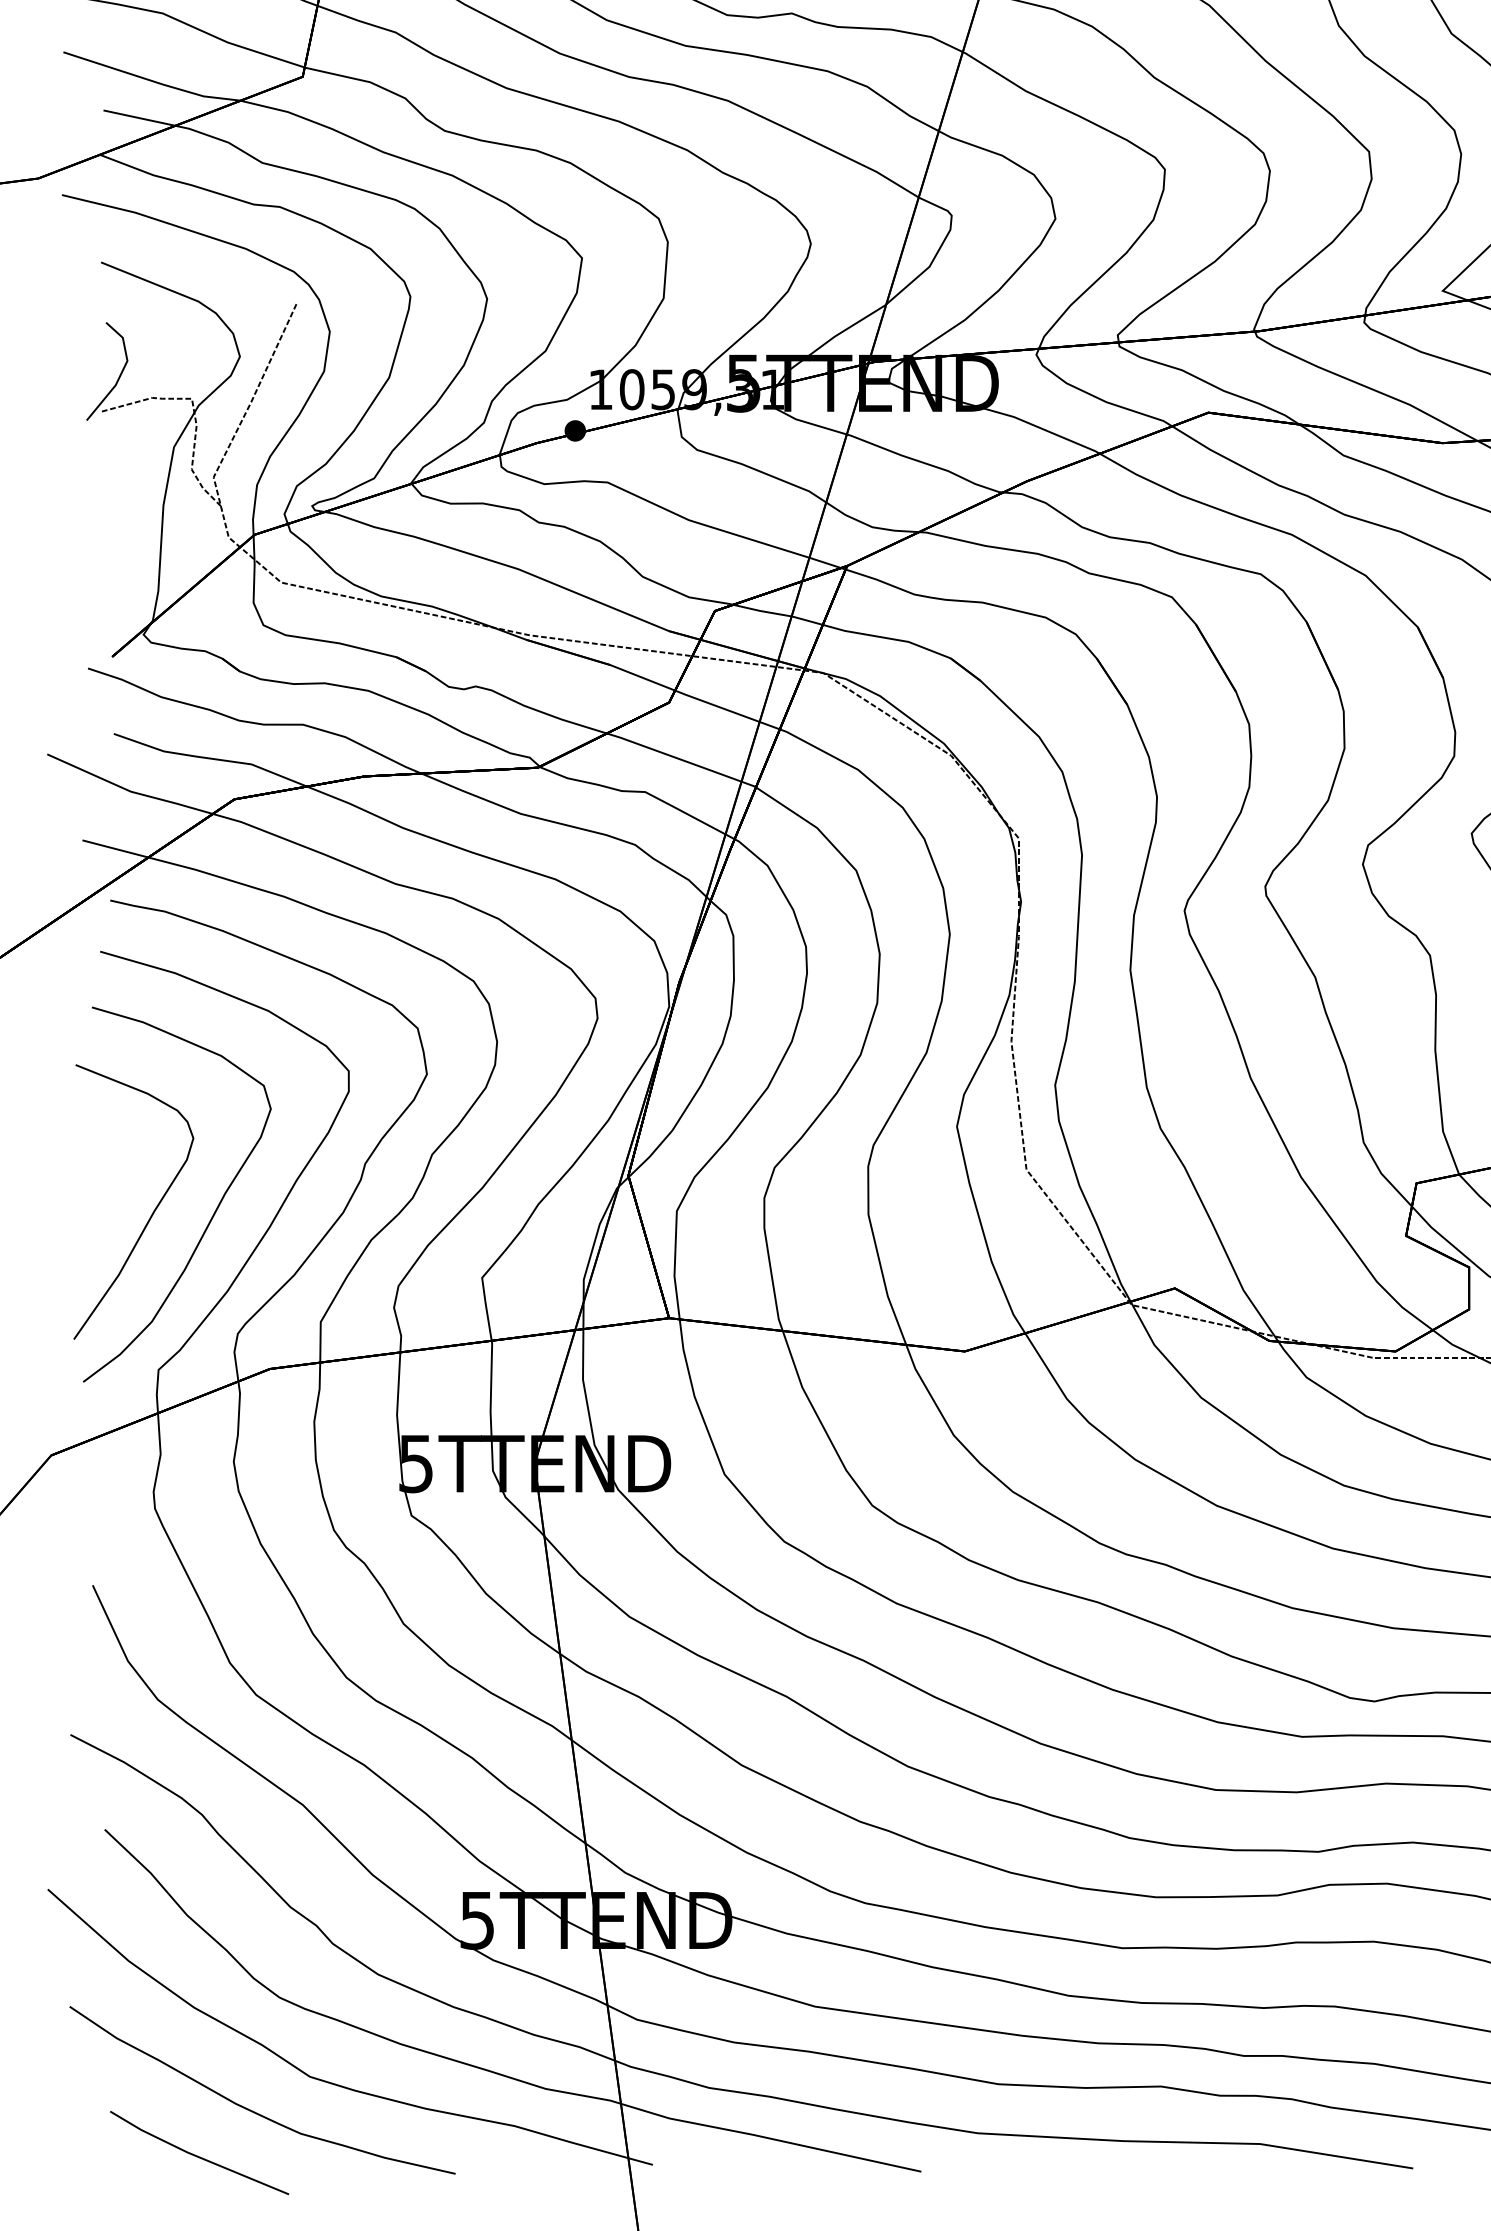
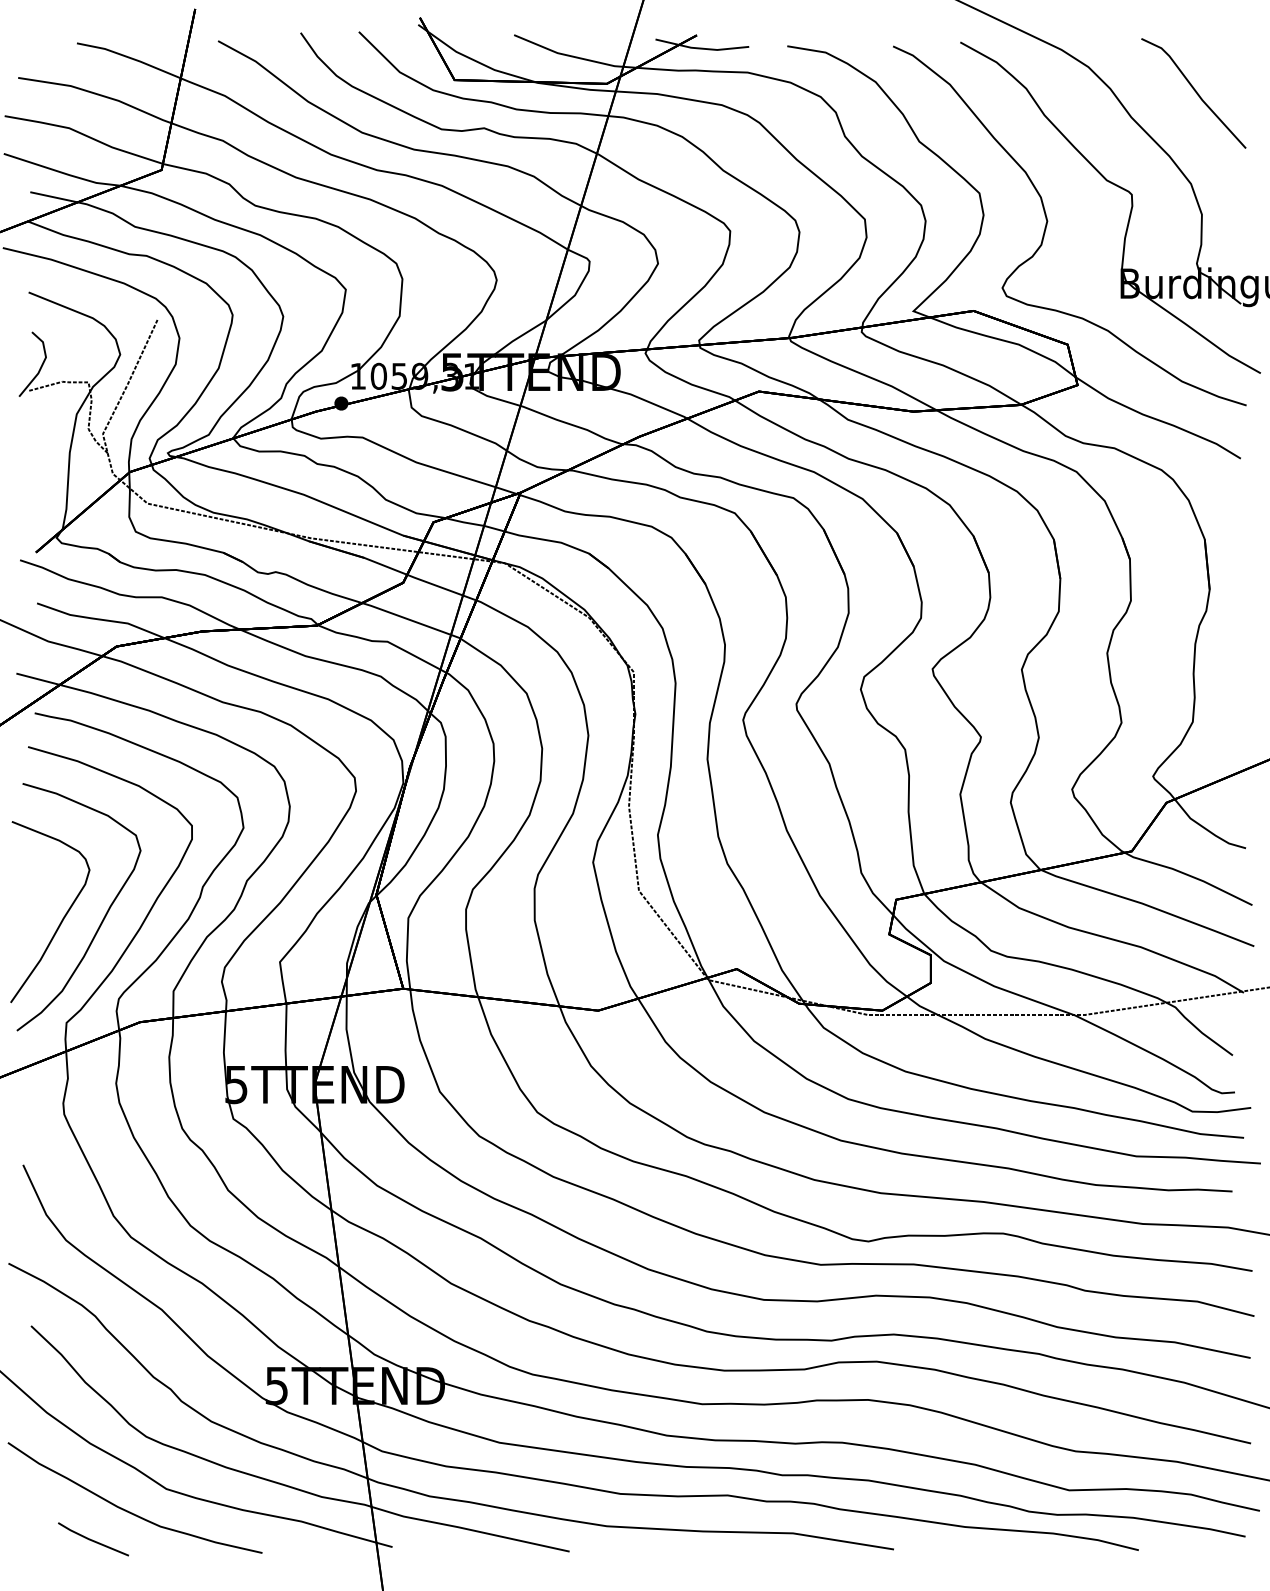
part: (199, 2153) -> (93, 1539), size x0.6

